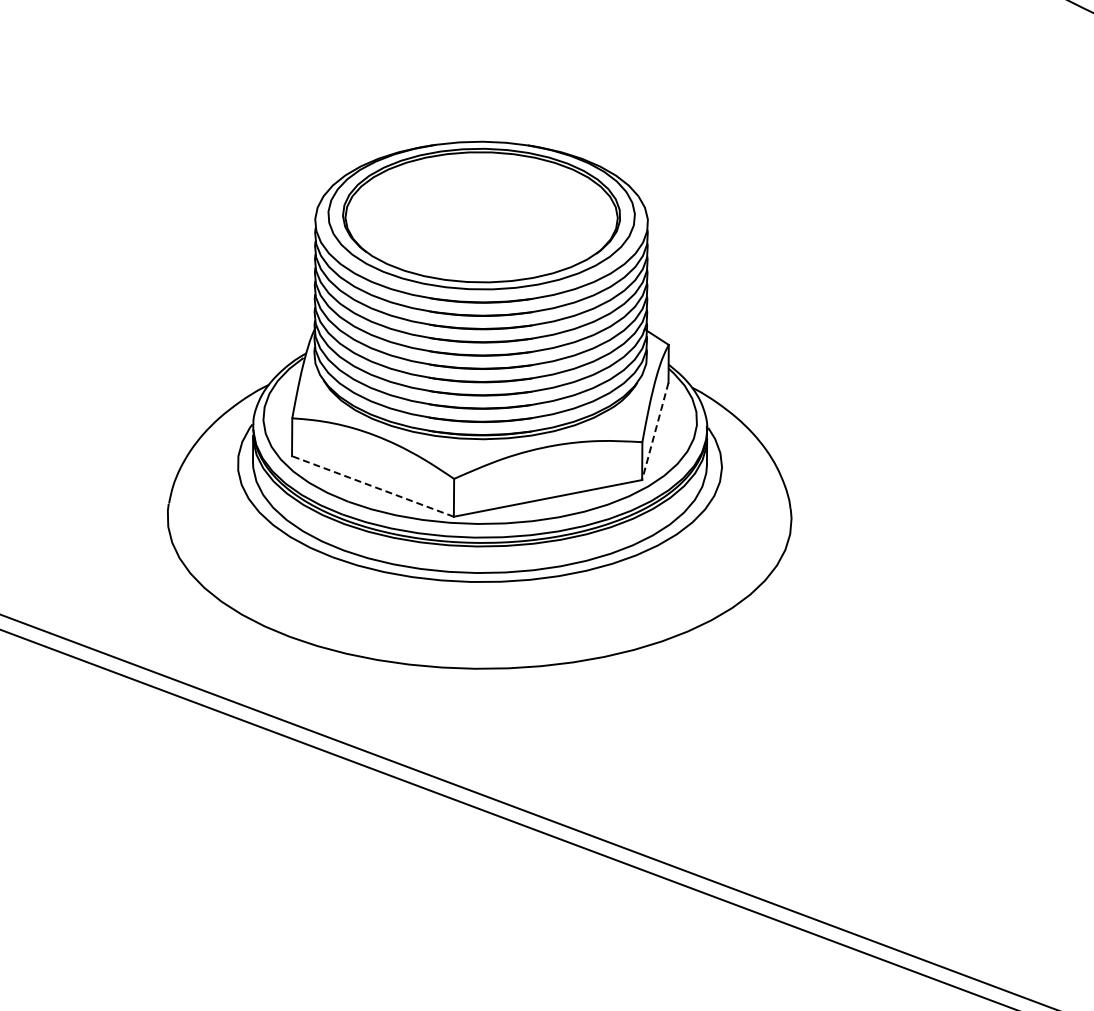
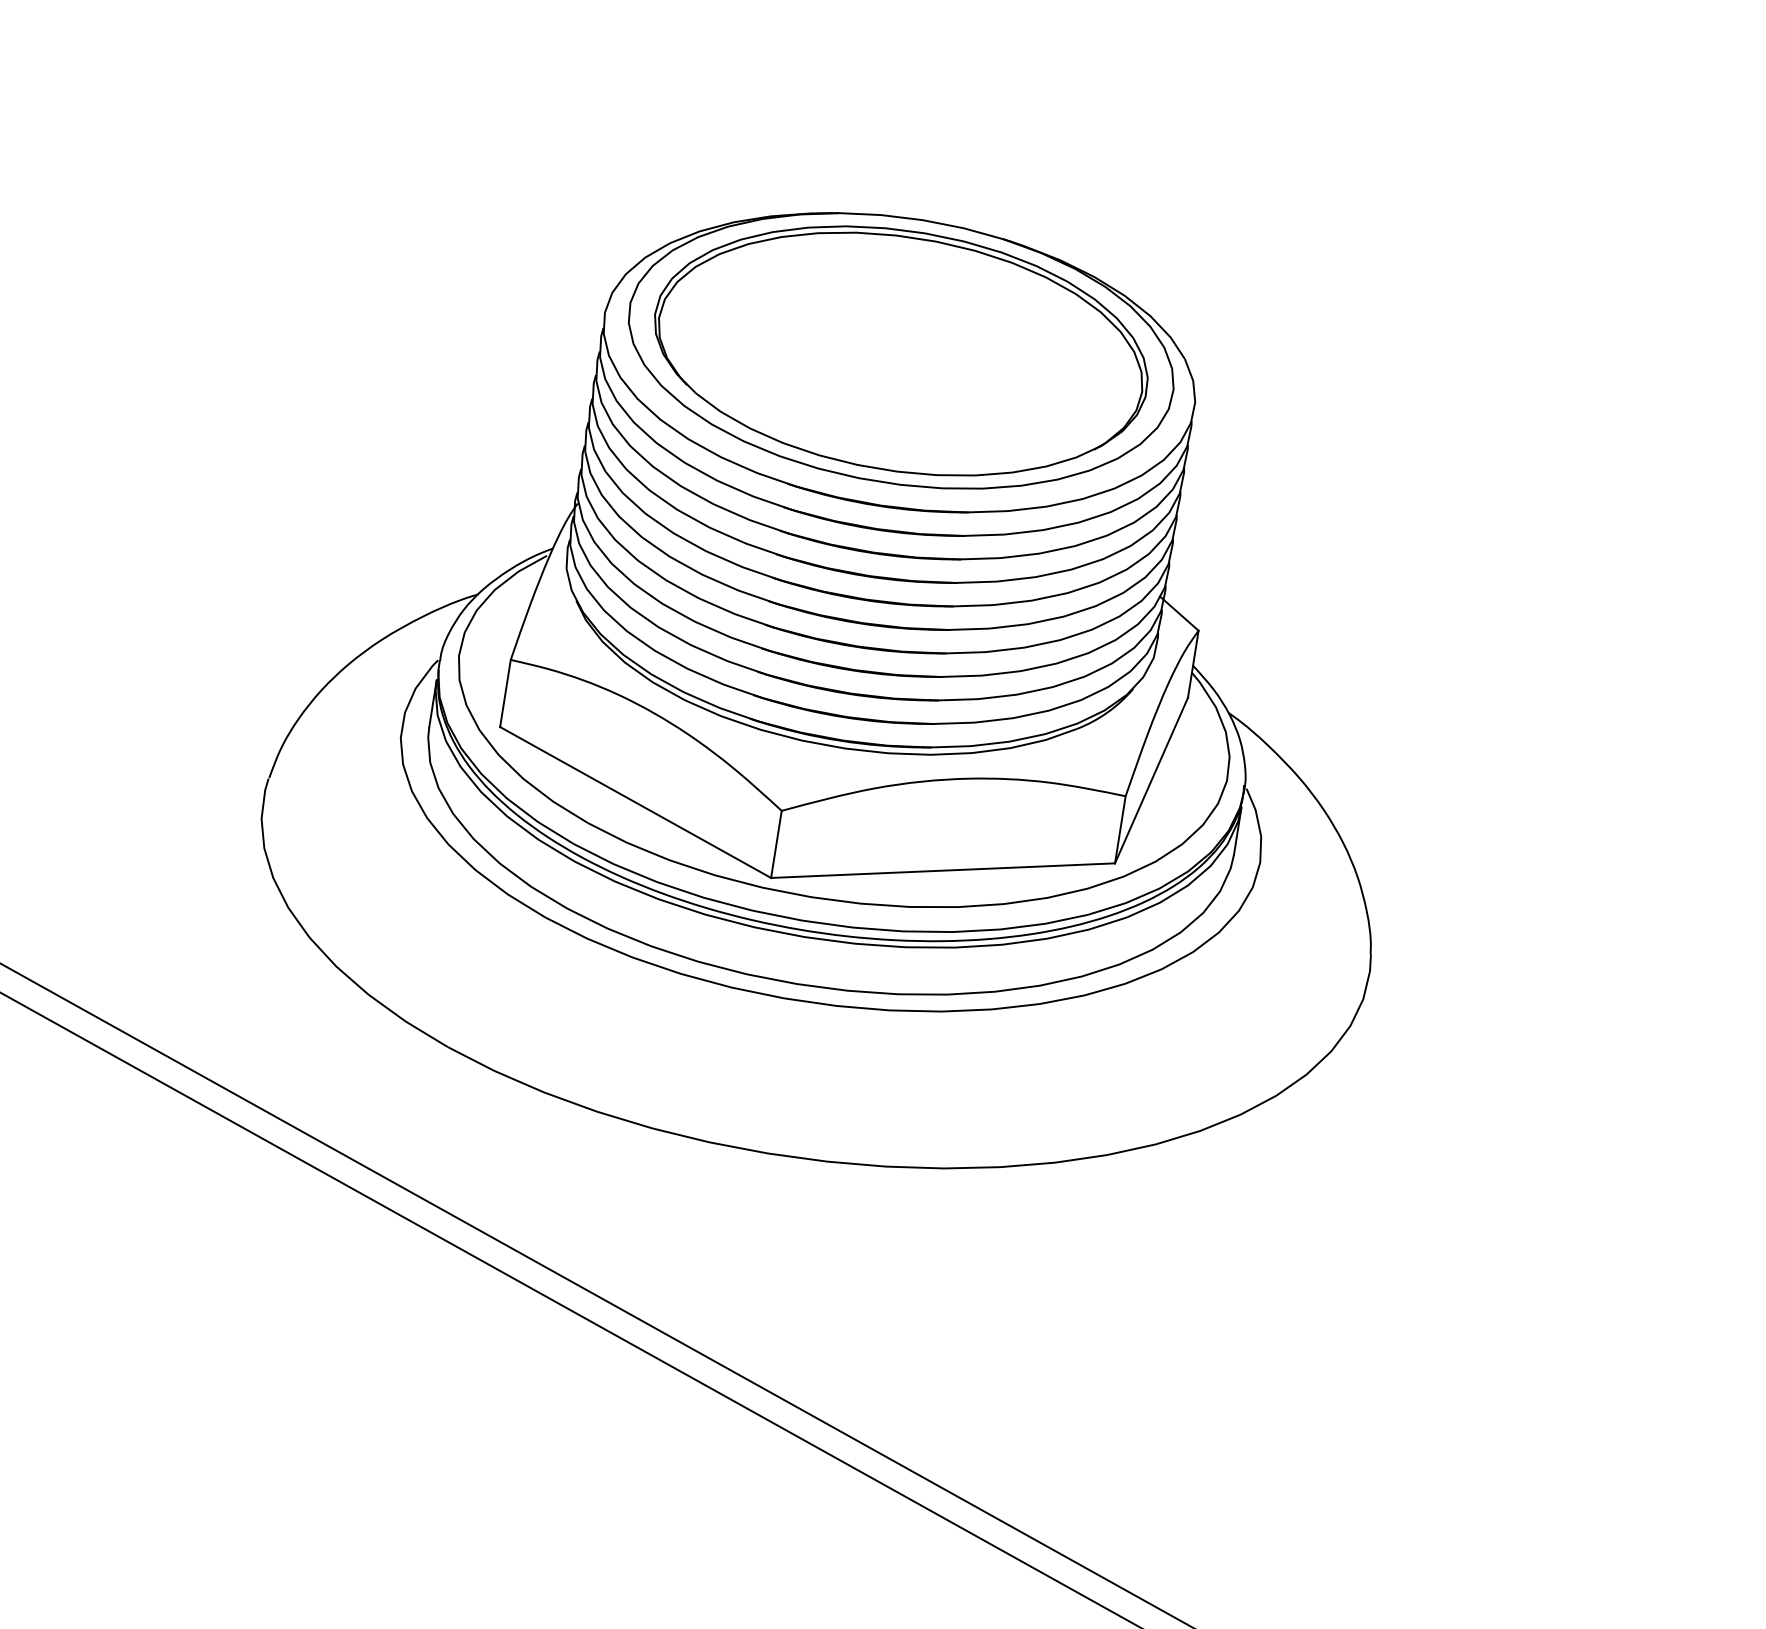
line: (655, 431) -> (1151, 780), dashed -> solid
line: (372, 486) -> (634, 802), dashed -> solid

